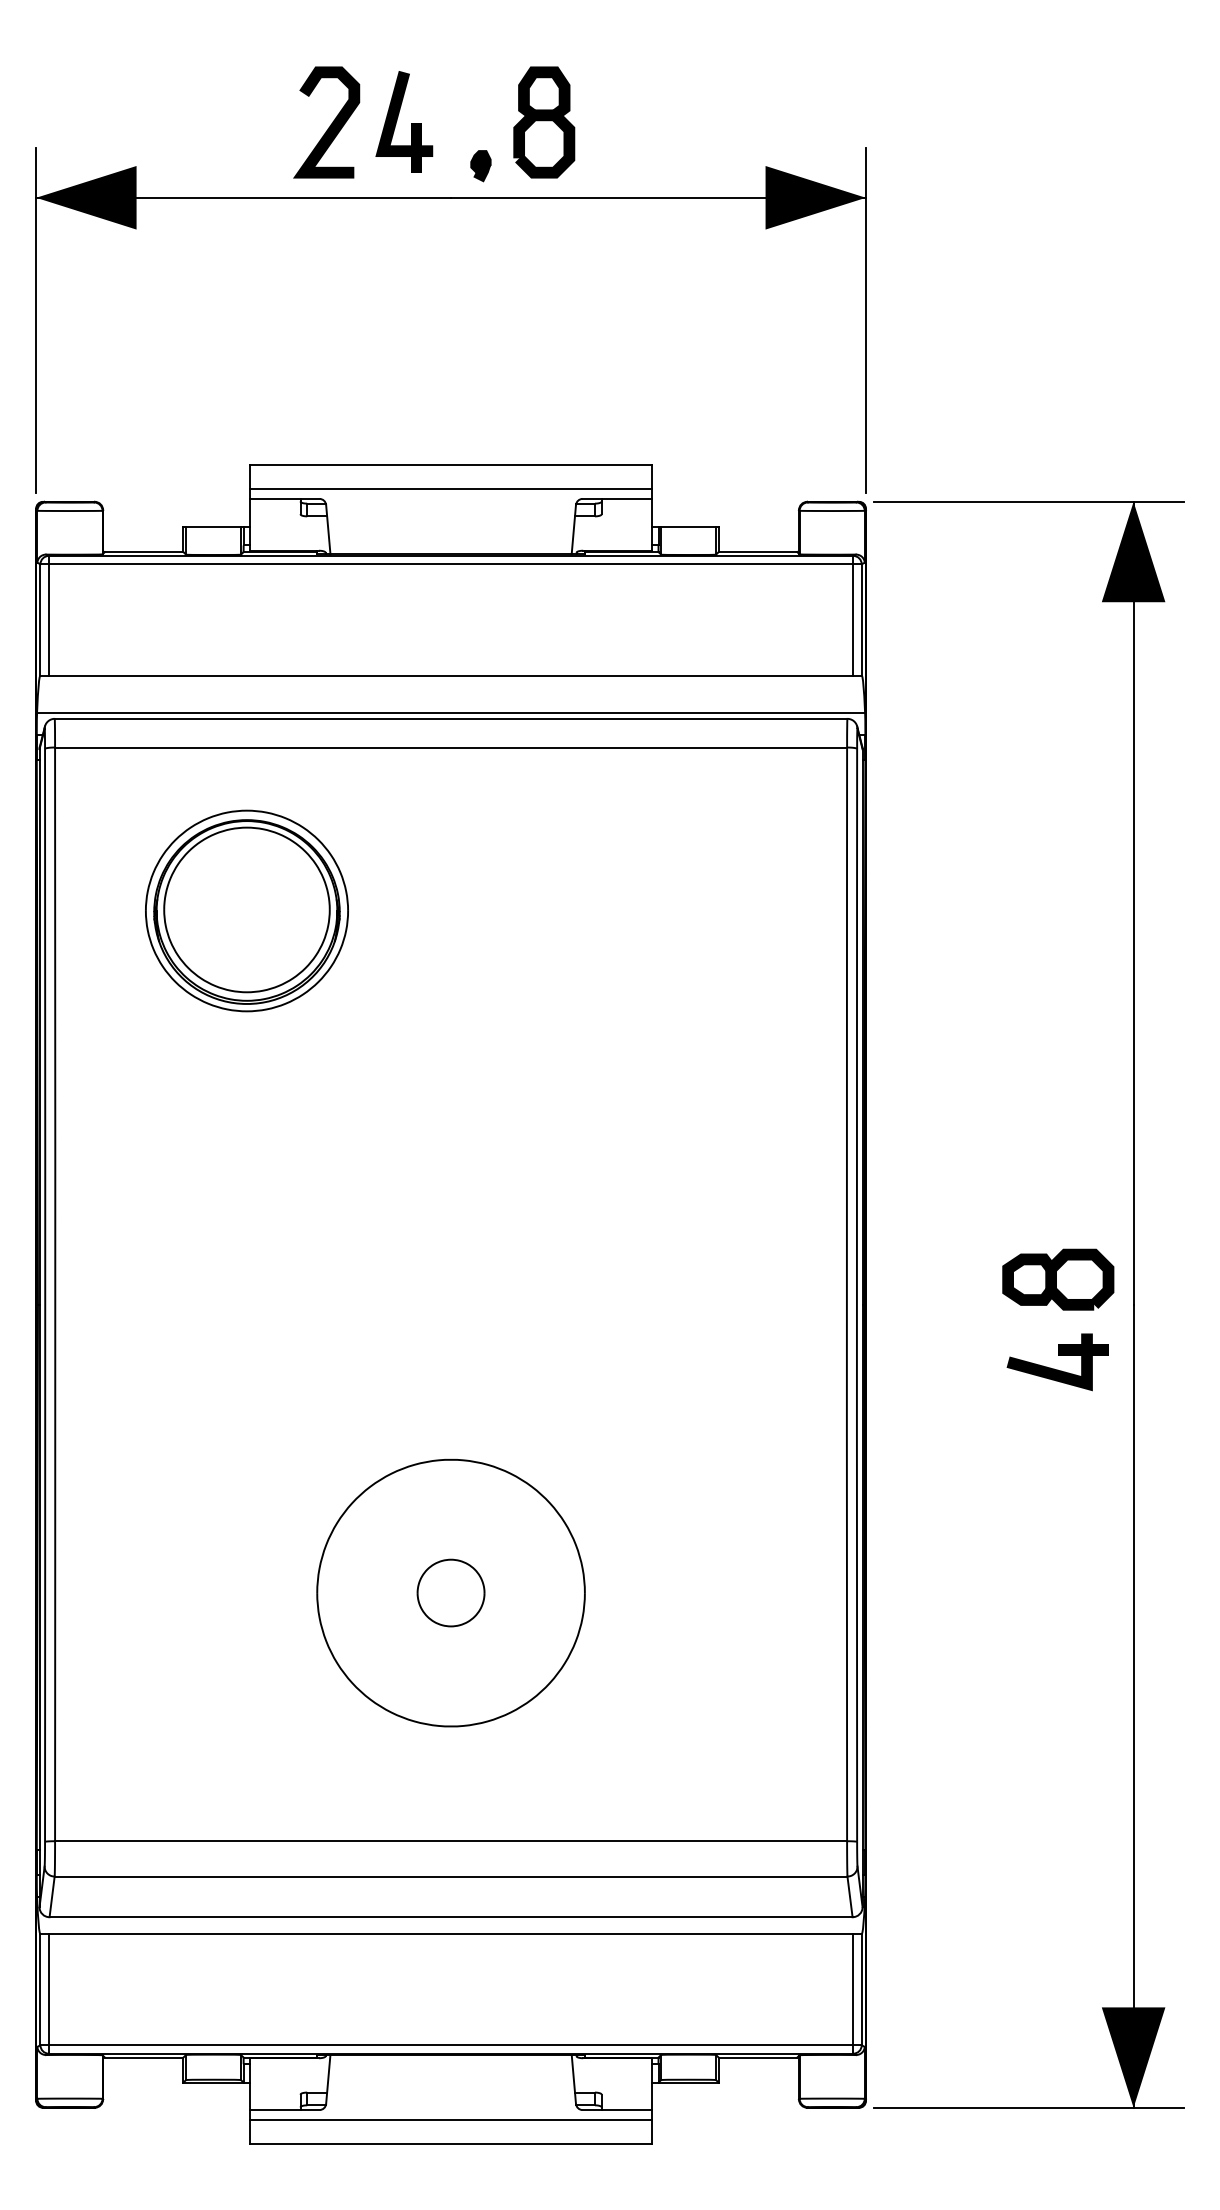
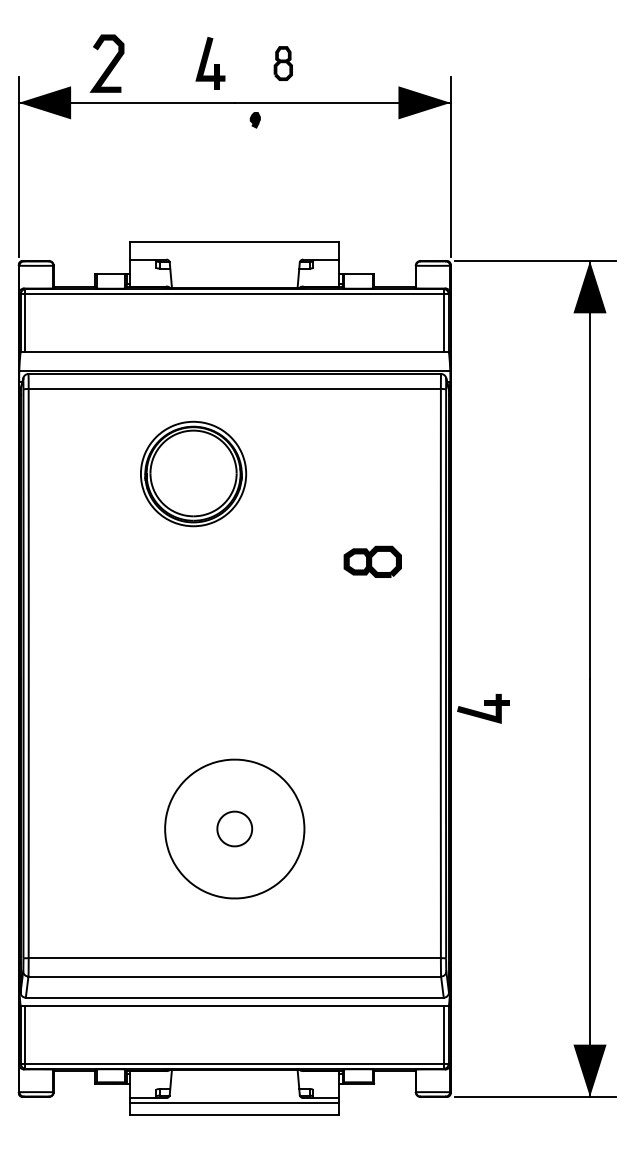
part: (544, 122) -> (283, 63), size x0.6
curve: (329, 126) -> (108, 65), moved
part: (479, 166) -> (254, 120), moved
line: (450, 489) -> (234, 254), removed
part: (246, 909) -> (193, 473), moved
part: (1057, 1278) -> (372, 561), moved
part: (1057, 1361) -> (483, 708), moved

